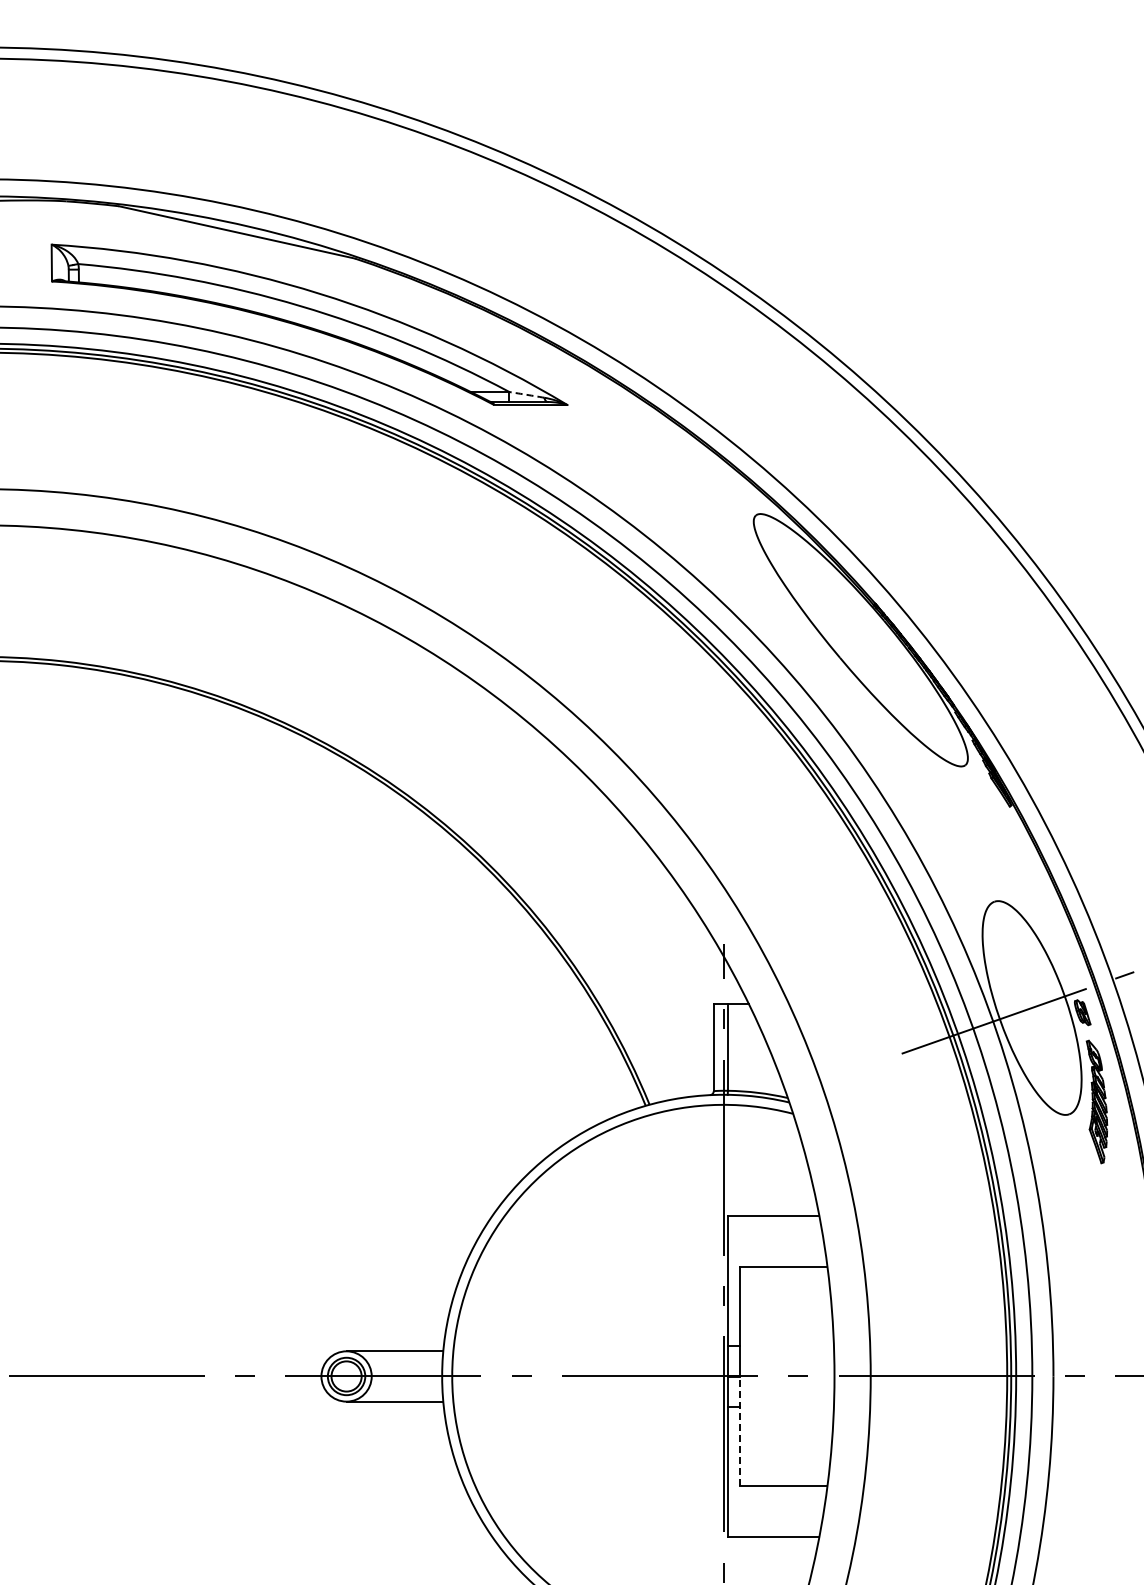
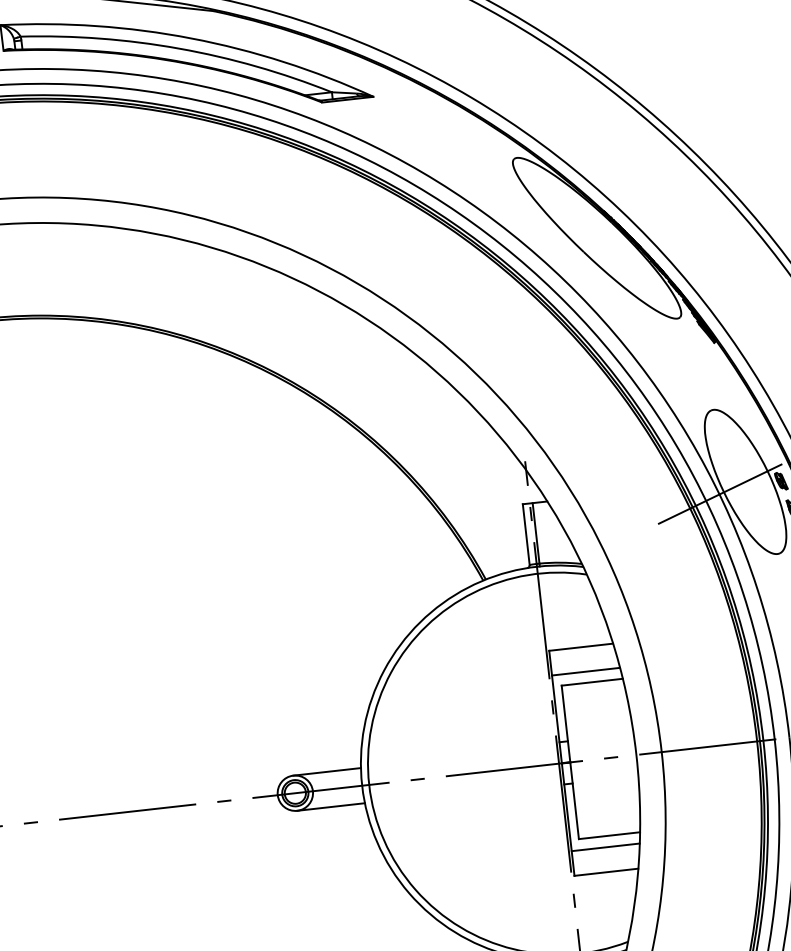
arc: (526, 394) -> (344, 92), dashed -> solid
line: (776, 1250) -> (585, 671), added
line: (739, 1431) -> (574, 800), dashed -> solid
line: (776, 1502) -> (605, 847), added

